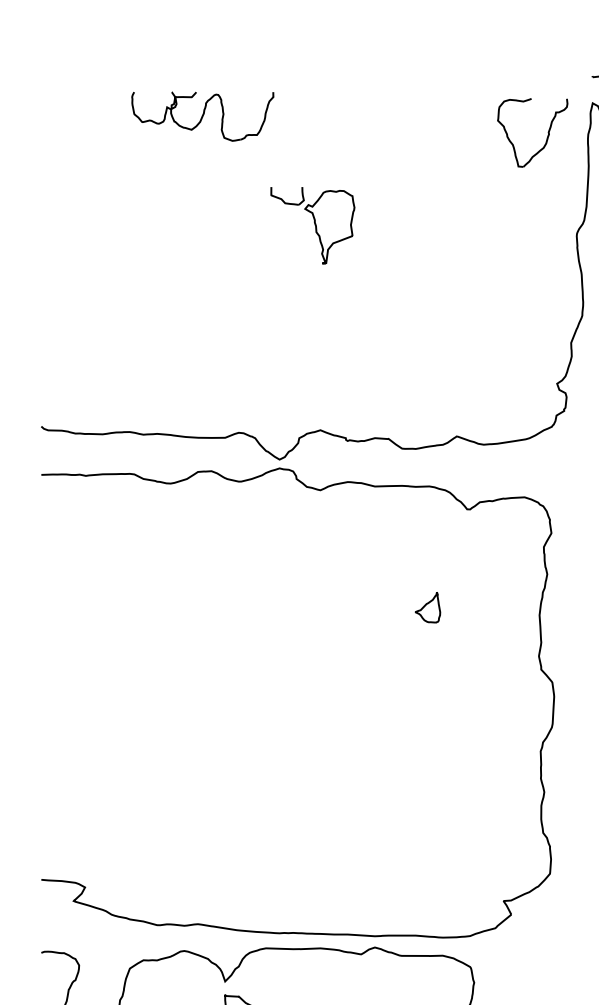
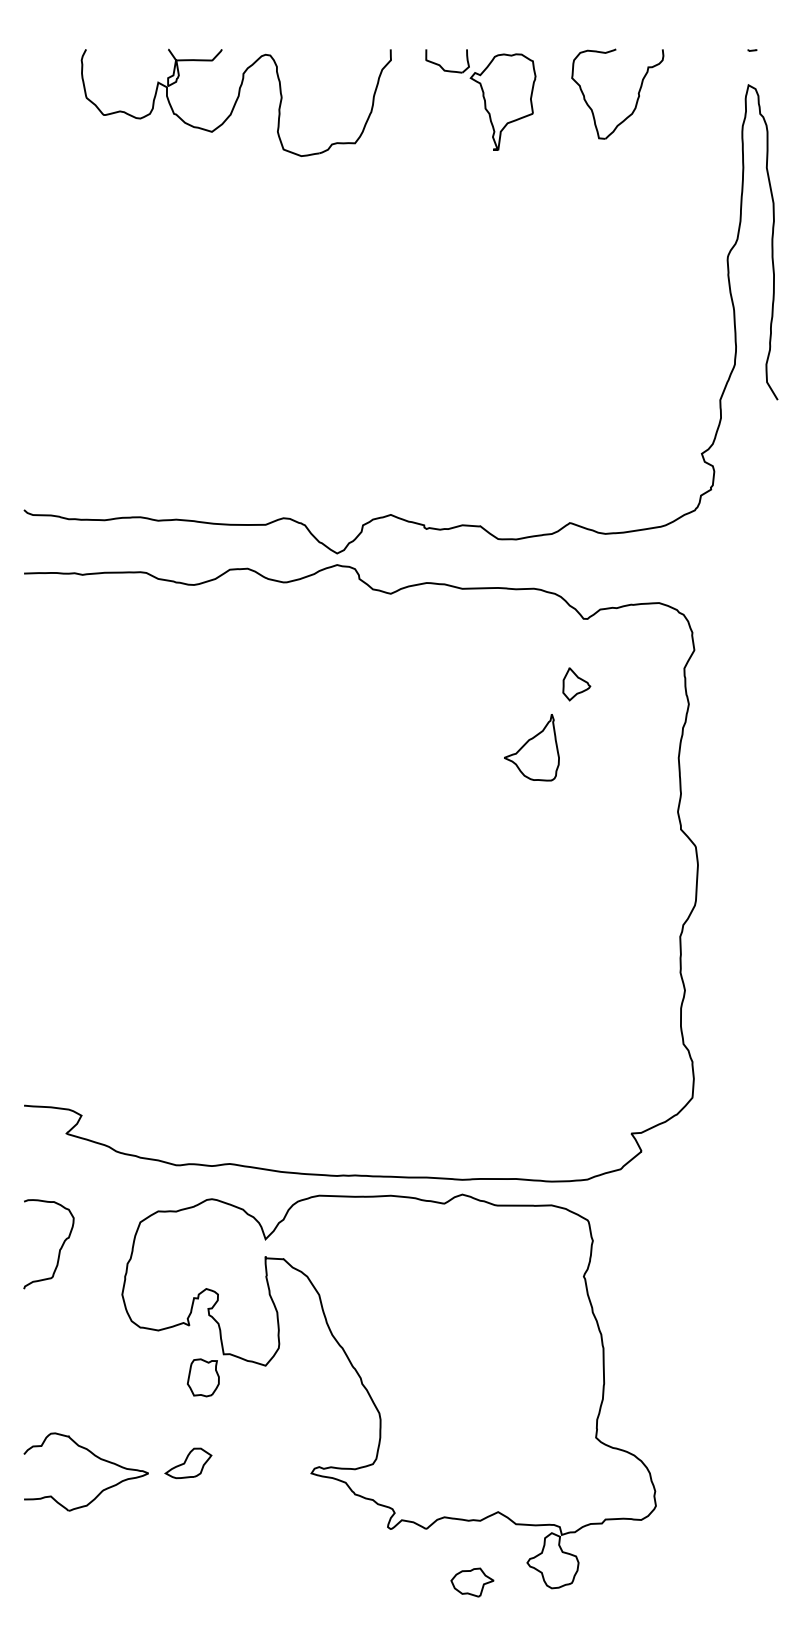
part: (202, 116) -> (235, 102), size x1.67
part: (546, 136) -> (636, 99), moved
part: (312, 225) -> (480, 99), moved
part: (461, 559) -> (576, 684), added
part: (427, 607) -> (531, 747), size x1.67

